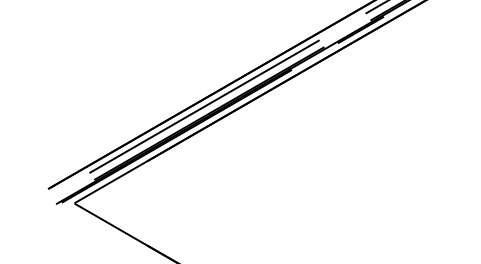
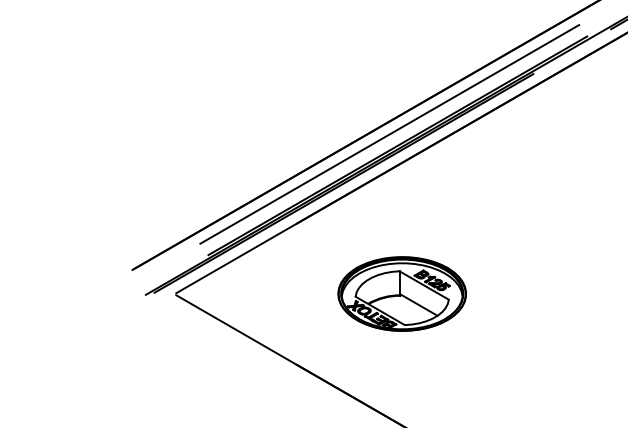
part: (211, 203) -> (401, 294), added

